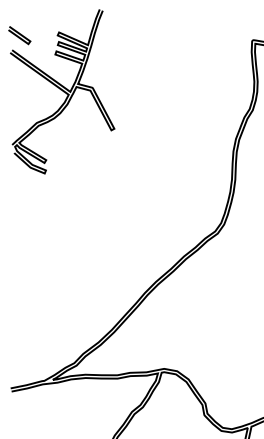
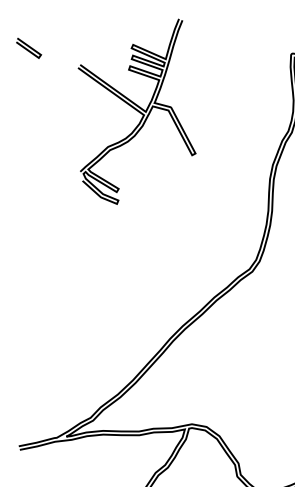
part: (62, 91) -> (137, 111), moved

